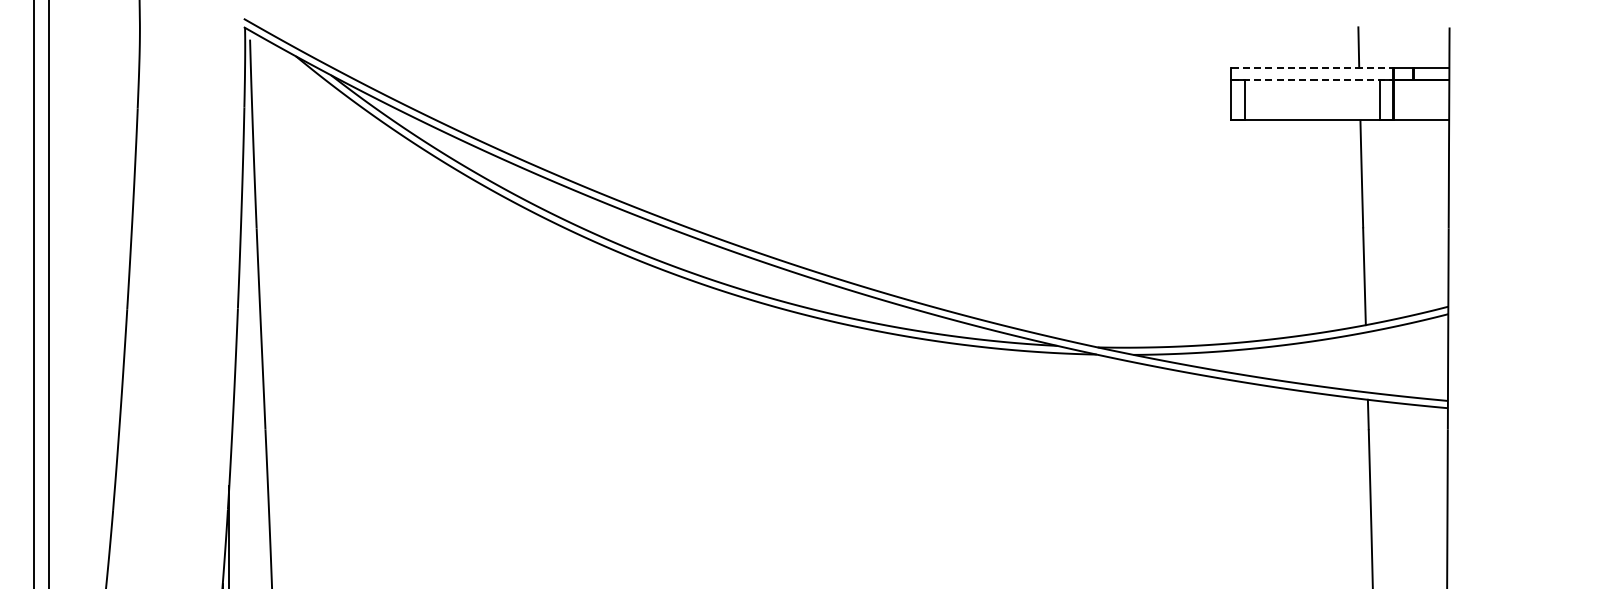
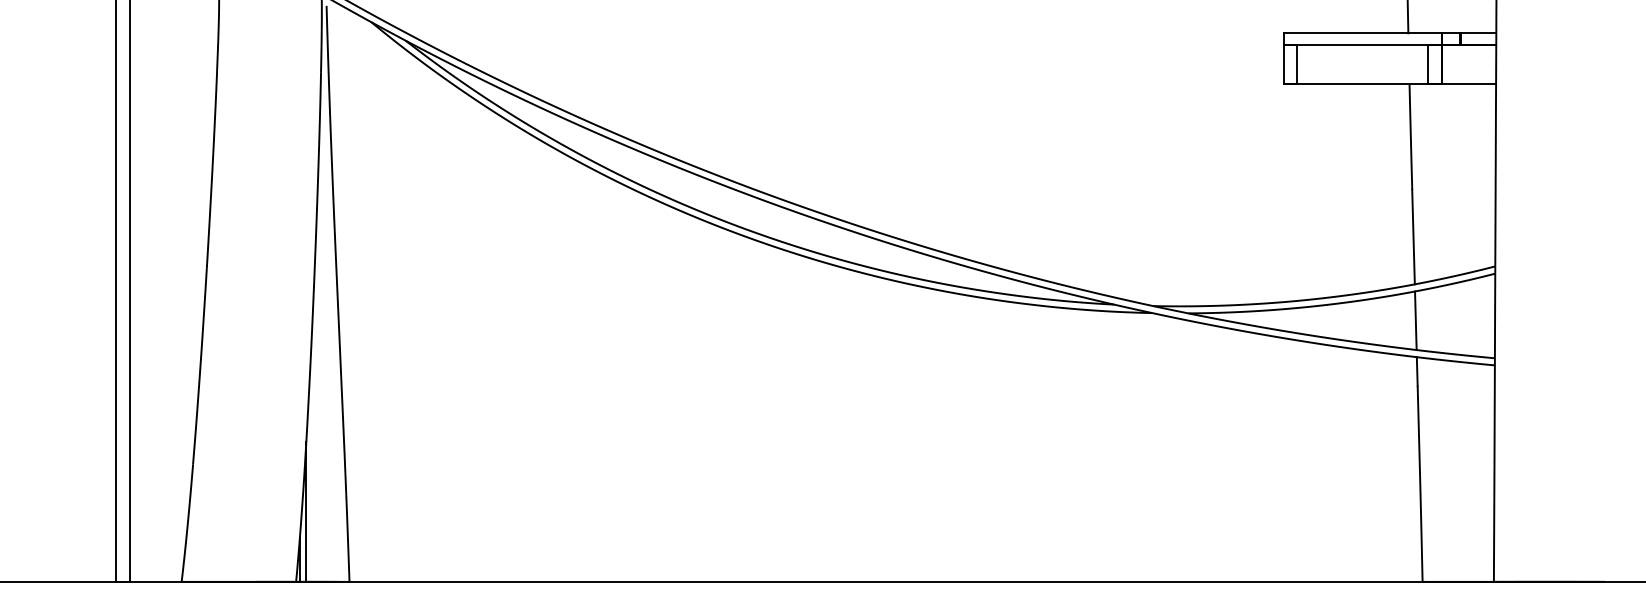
line: (1312, 67) -> (1362, 33), dashed -> solid
line: (1312, 80) -> (1362, 45), dashed -> solid
line: (1366, 362) -> (1415, 320), added

